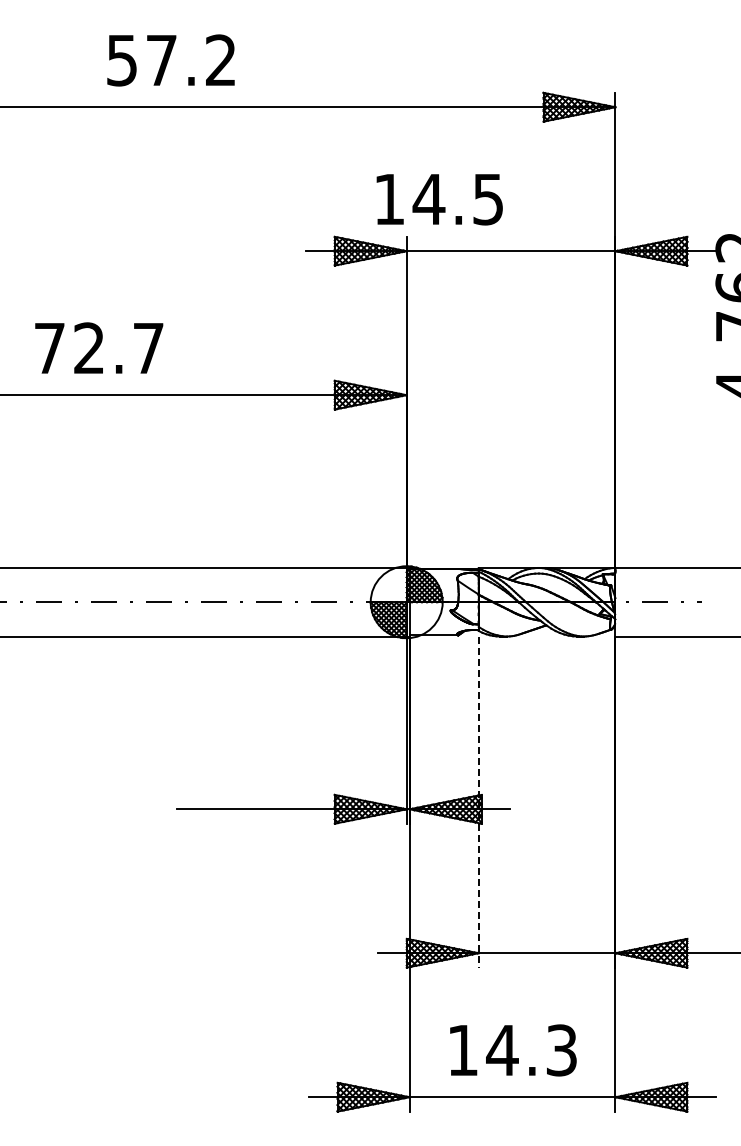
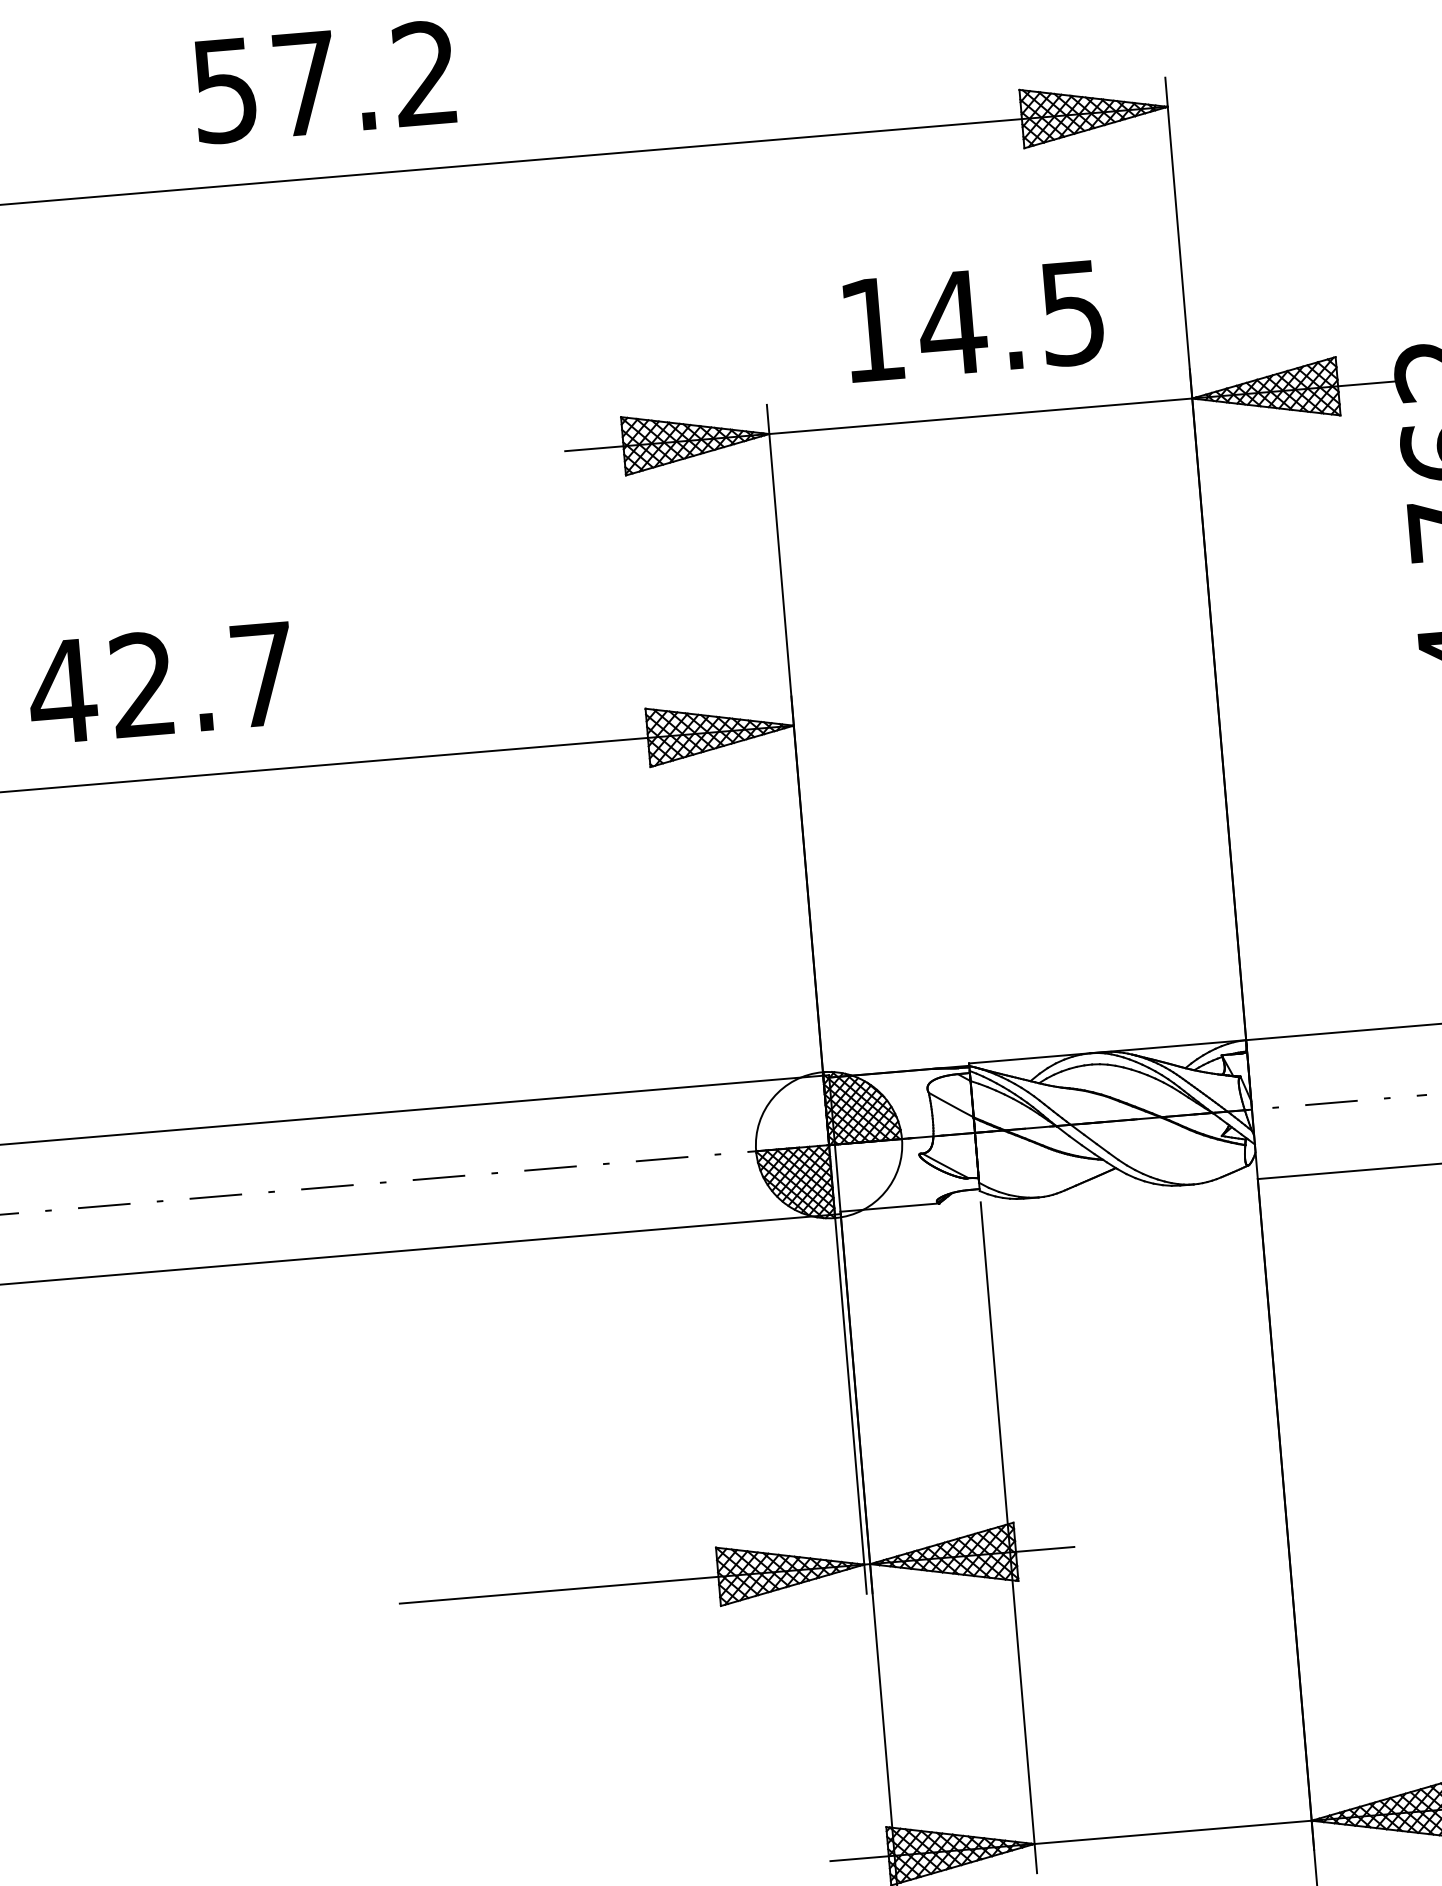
text: (170, 60) -> (323, 82), moved
text: (439, 199) -> (973, 321), moved
text: (49, 348) -> (62, 691), 72.7 -> 42.7
line: (478, 802) -> (1008, 1538), dashed -> solid

